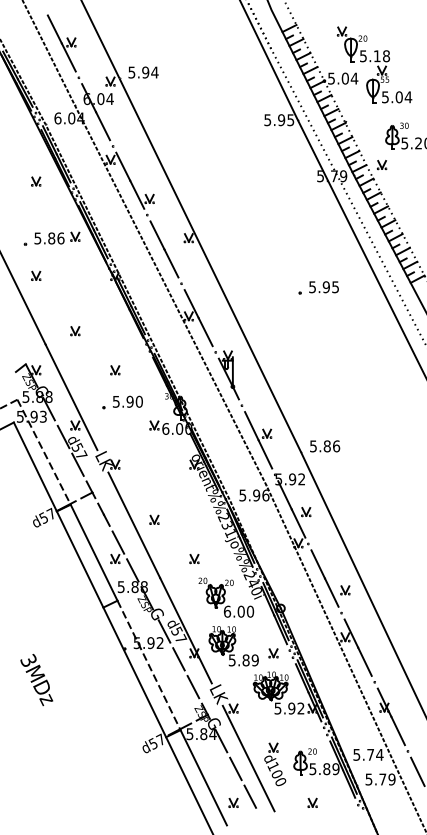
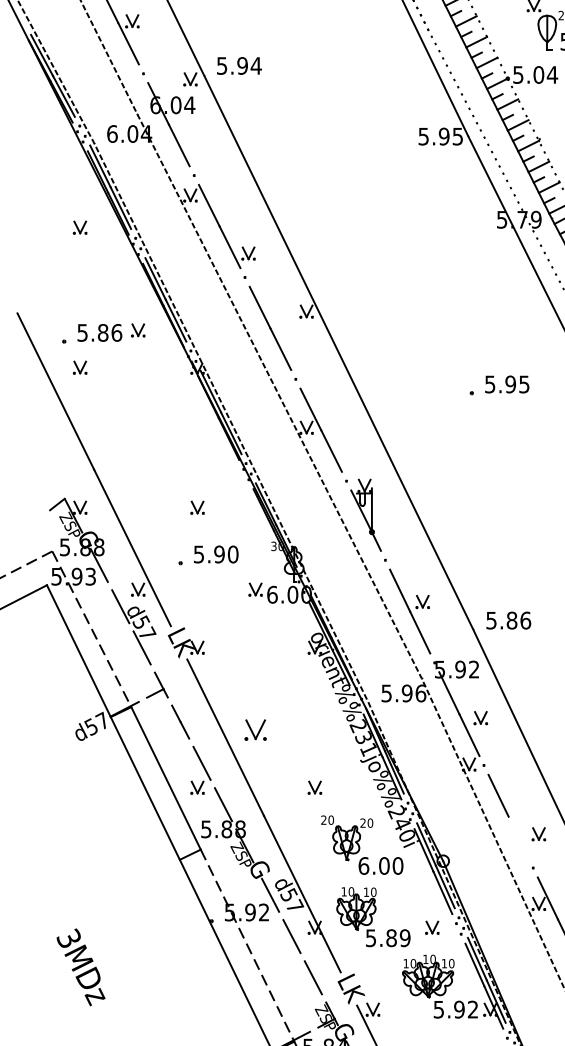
part: (51, 238) -> (102, 332), moved
part: (75, 331) -> (138, 450), removed
part: (154, 519) -> (255, 729), size x1.6
line: (331, 592) -> (518, 837), removed

